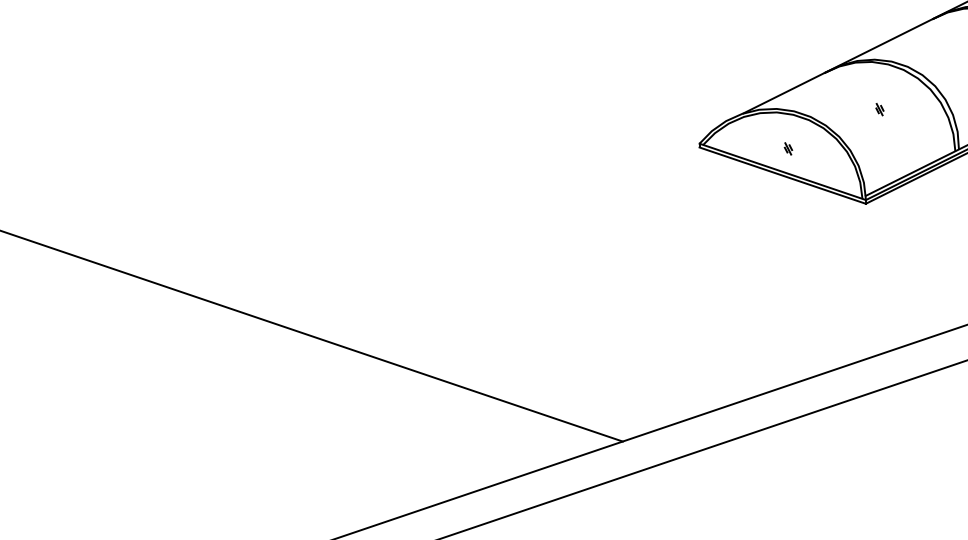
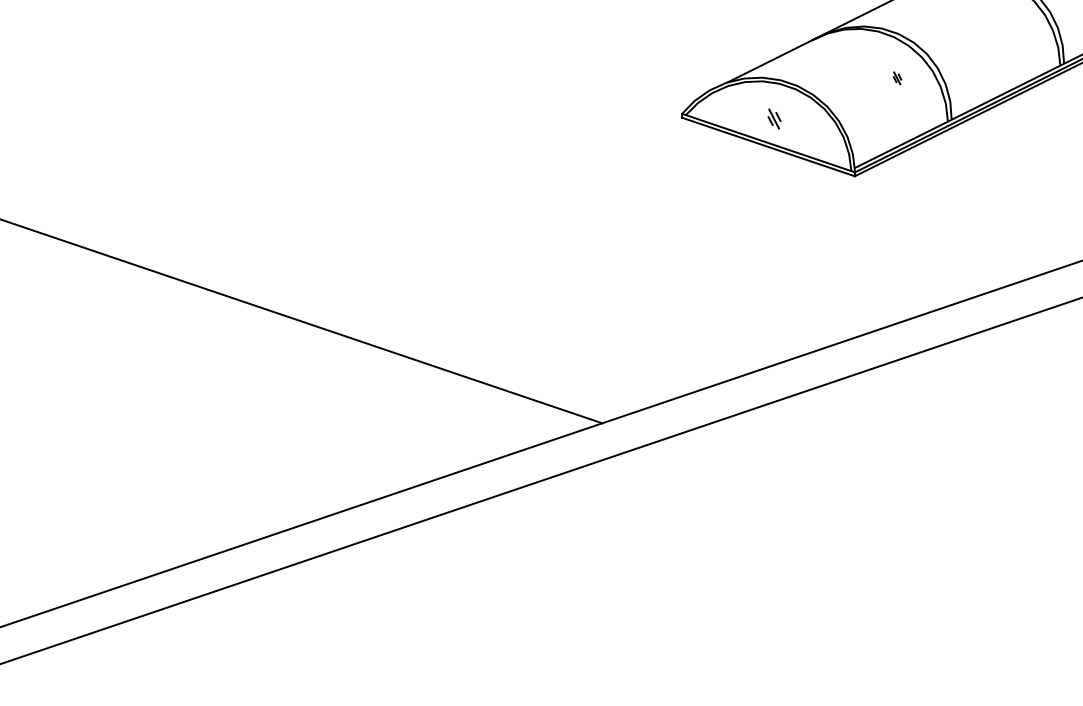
part: (879, 109) -> (897, 78), moved
part: (788, 149) -> (774, 119), size x1.6

